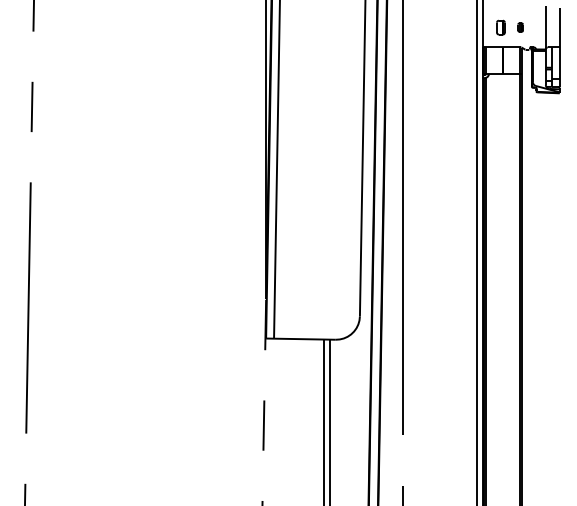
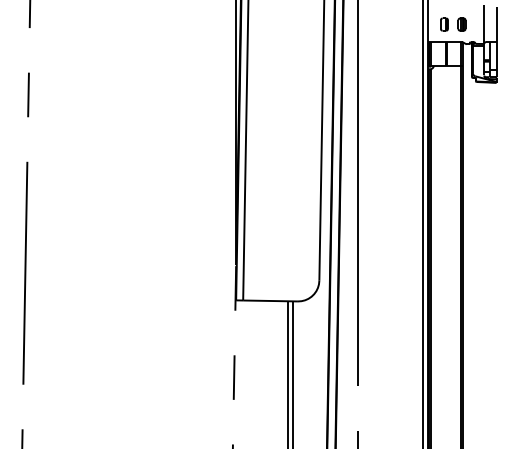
part: (520, 27) -> (461, 24), size x1.67

